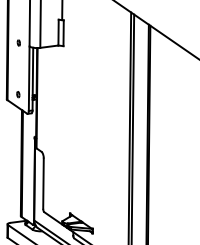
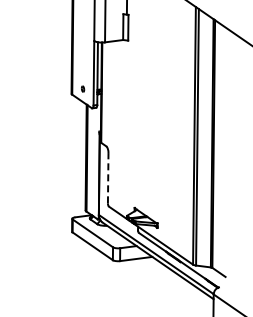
part: (18, 43) -> (83, 37), removed
line: (43, 183) -> (108, 177), solid -> dashed

